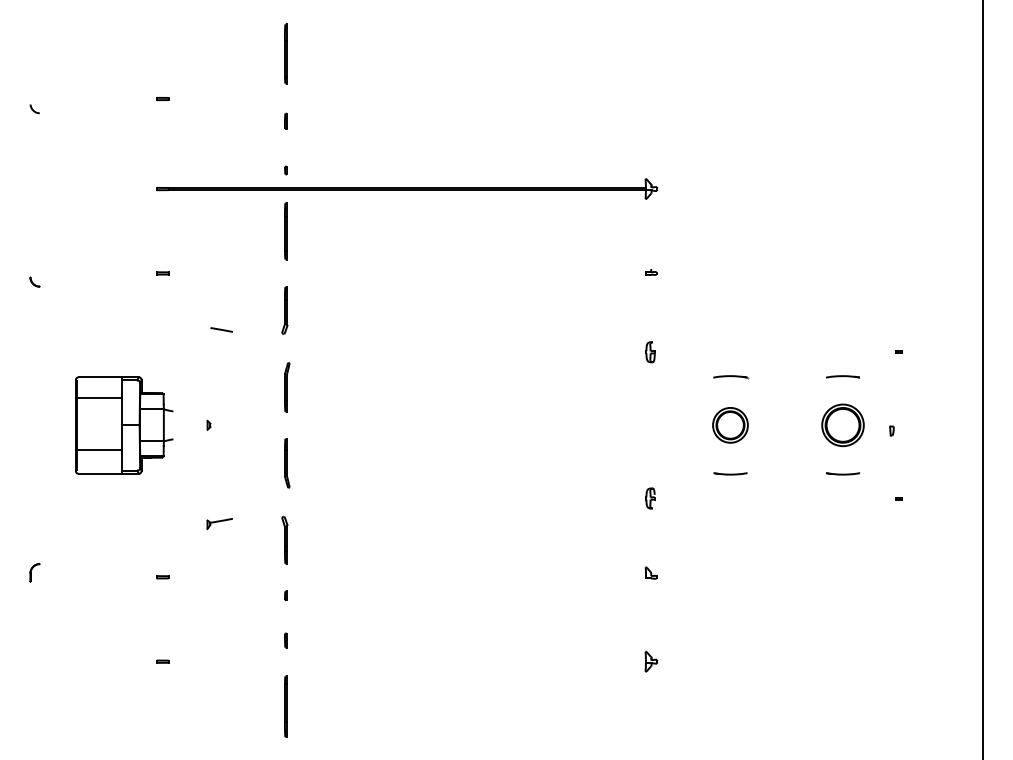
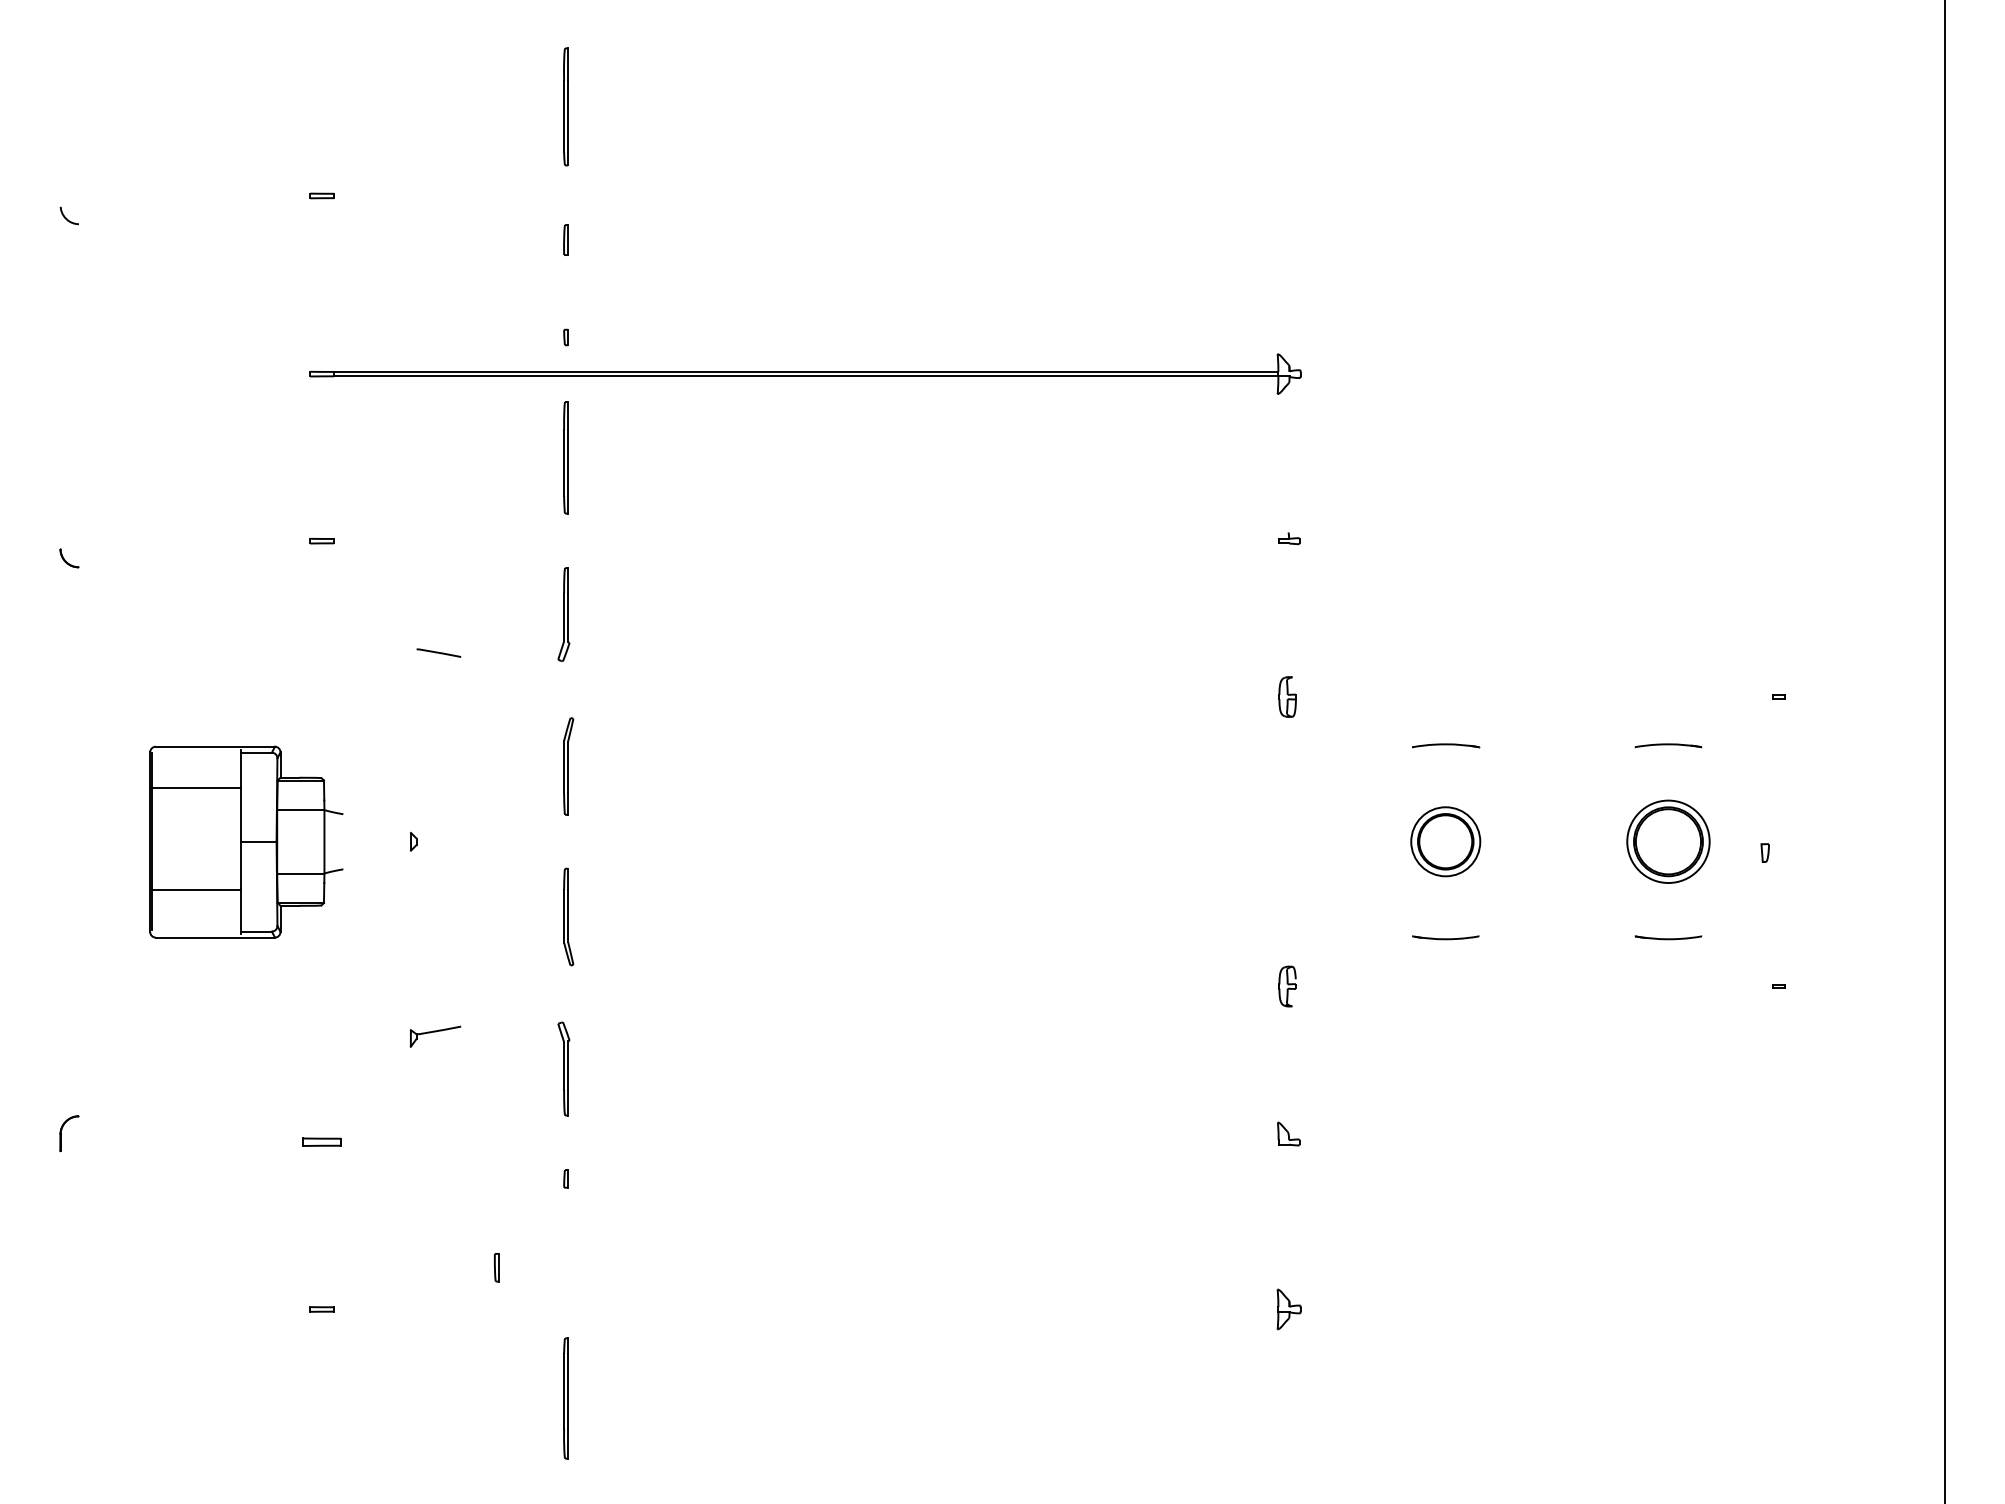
part: (162, 577) -> (321, 1142), size x1.6
line: (285, 640) -> (495, 1267), moved

